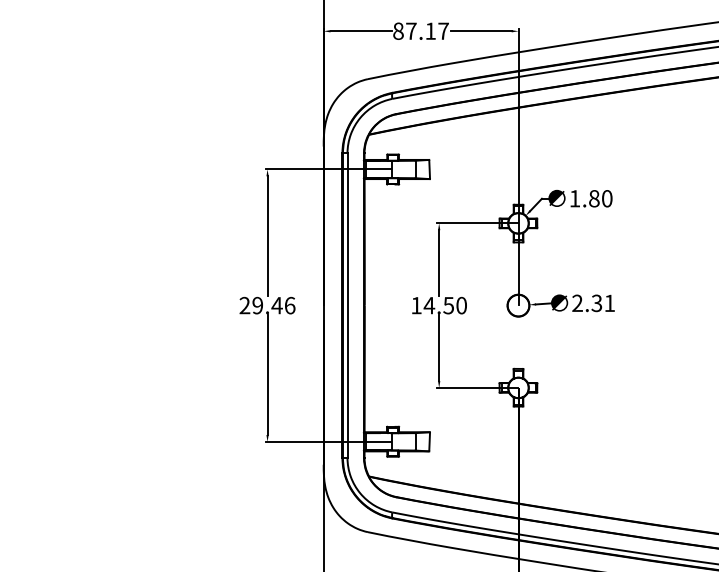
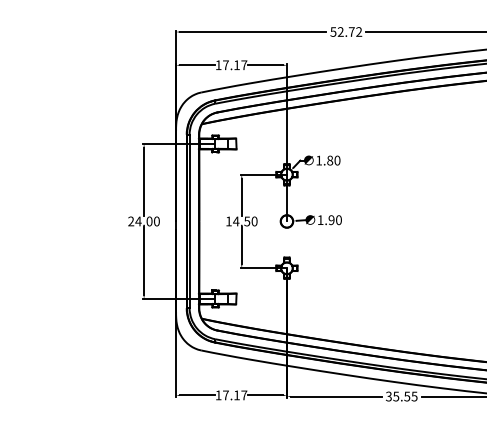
text: (398, 31) -> (218, 65), 87.17 -> 17.17
text: (593, 303) -> (329, 220), 2.31 -> 1.90
text: (273, 305) -> (147, 221), 29.46 -> 24.00

